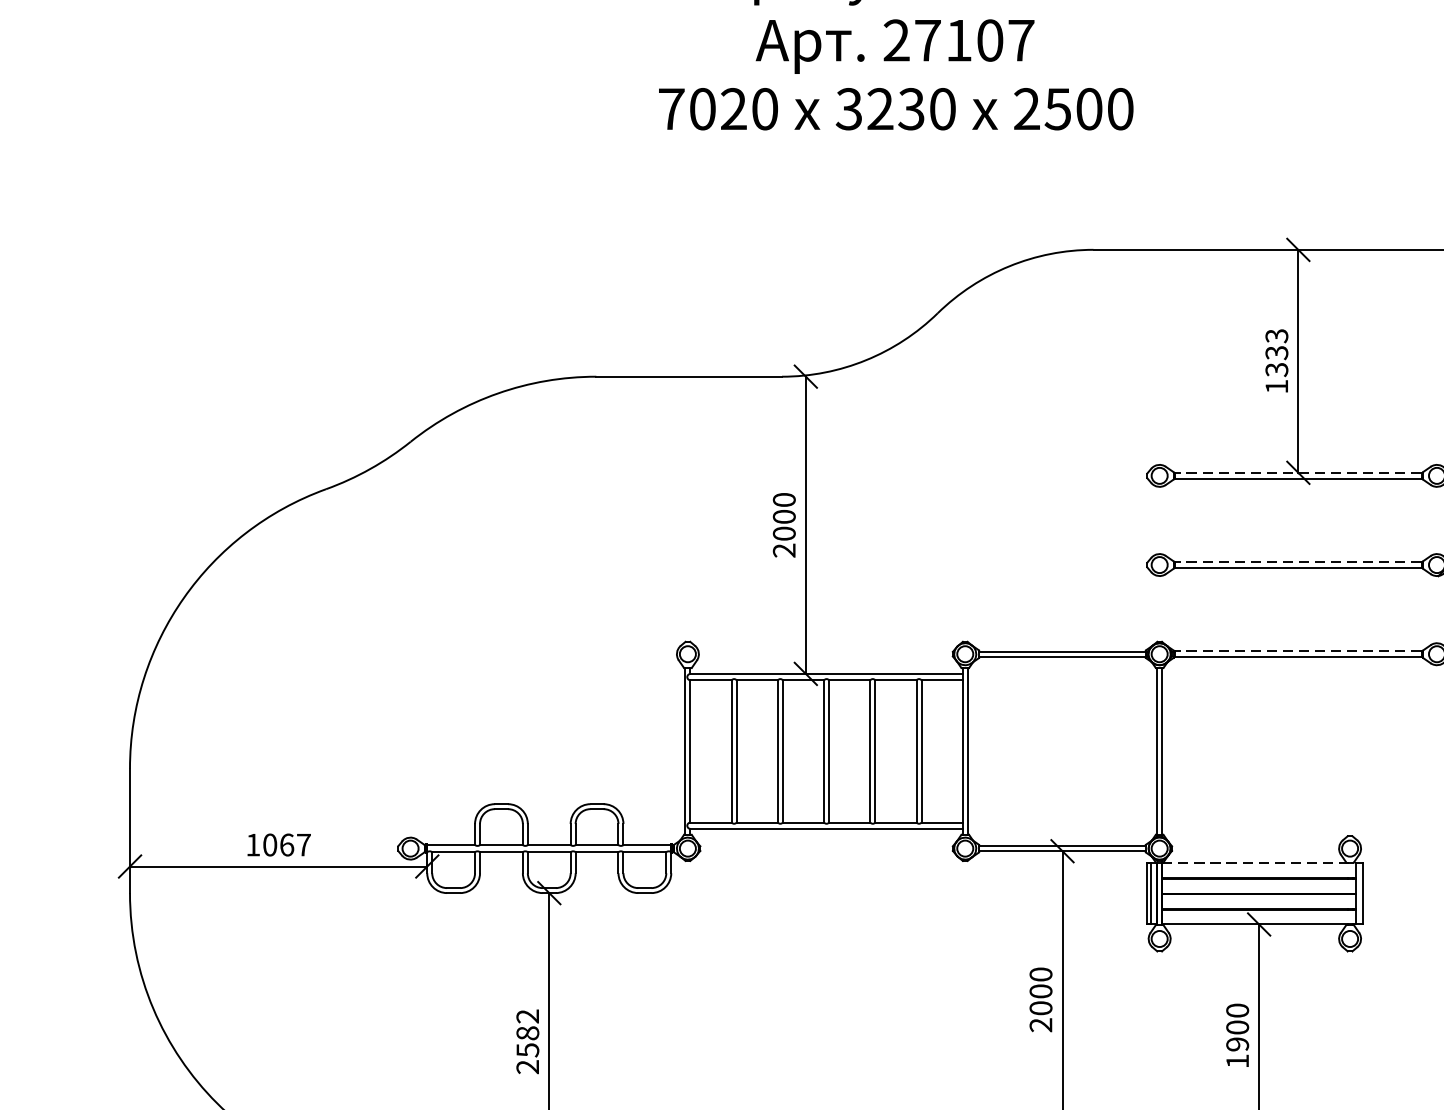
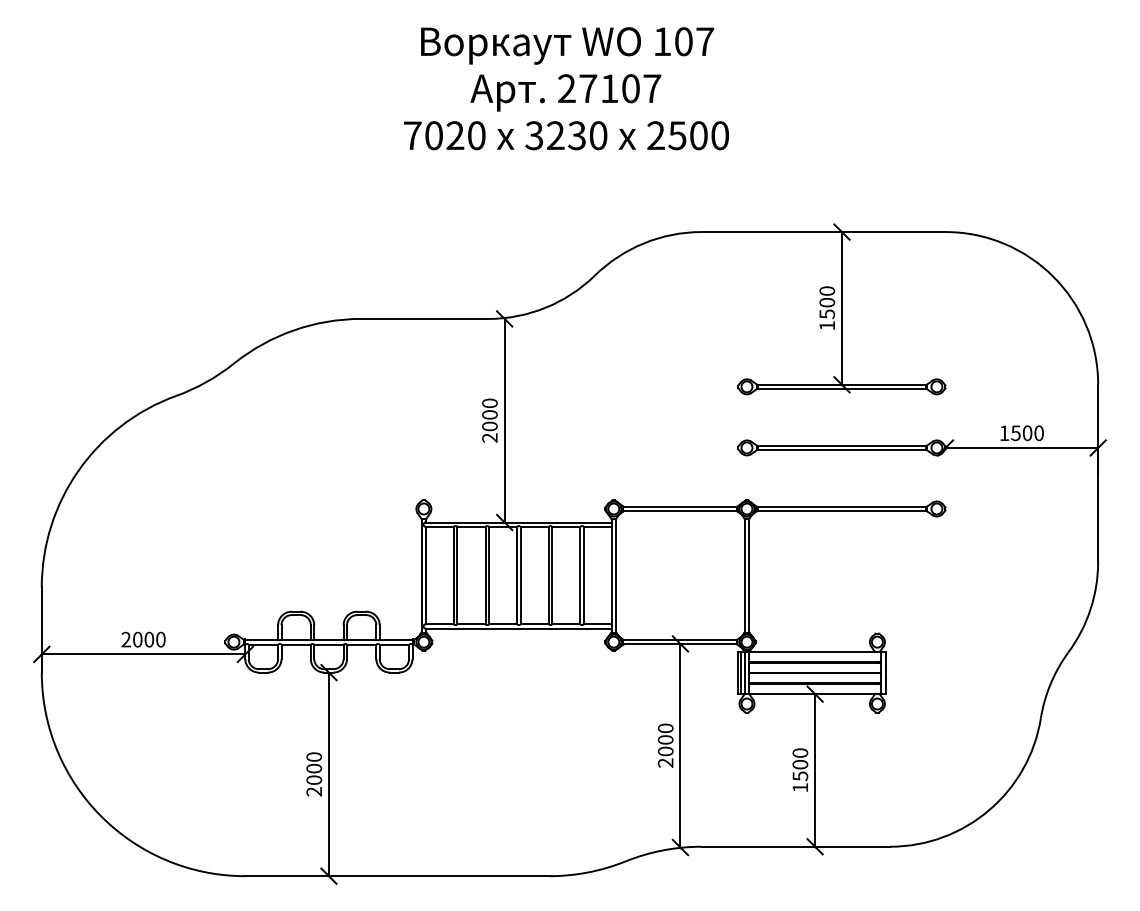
text: (1275, 352) -> (826, 302), 1333 -> 1500
line: (1297, 472) -> (841, 384), dashed -> solid
line: (1297, 561) -> (841, 445), dashed -> solid
line: (1297, 650) -> (841, 506), dashed -> solid
text: (278, 844) -> (143, 639), 1067 -> 2000
line: (1259, 863) -> (815, 652), dashed -> solid
text: (528, 1033) -> (314, 768), 2582 -> 2000
text: (1237, 1044) -> (800, 776), 1900 -> 1500

